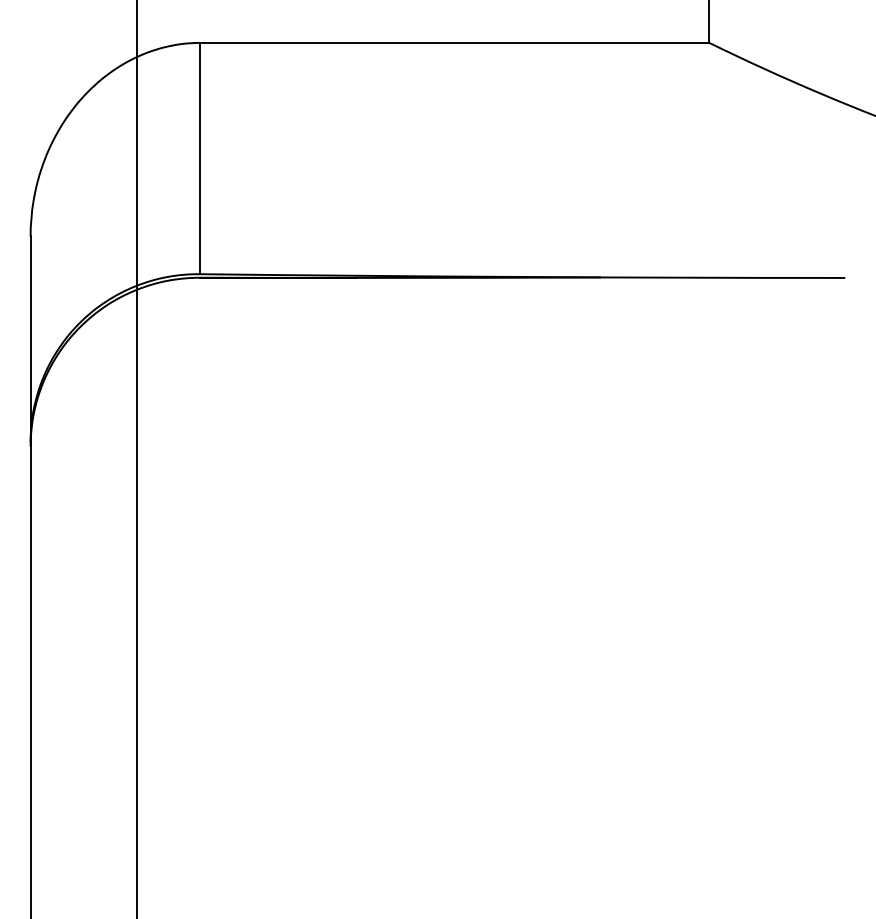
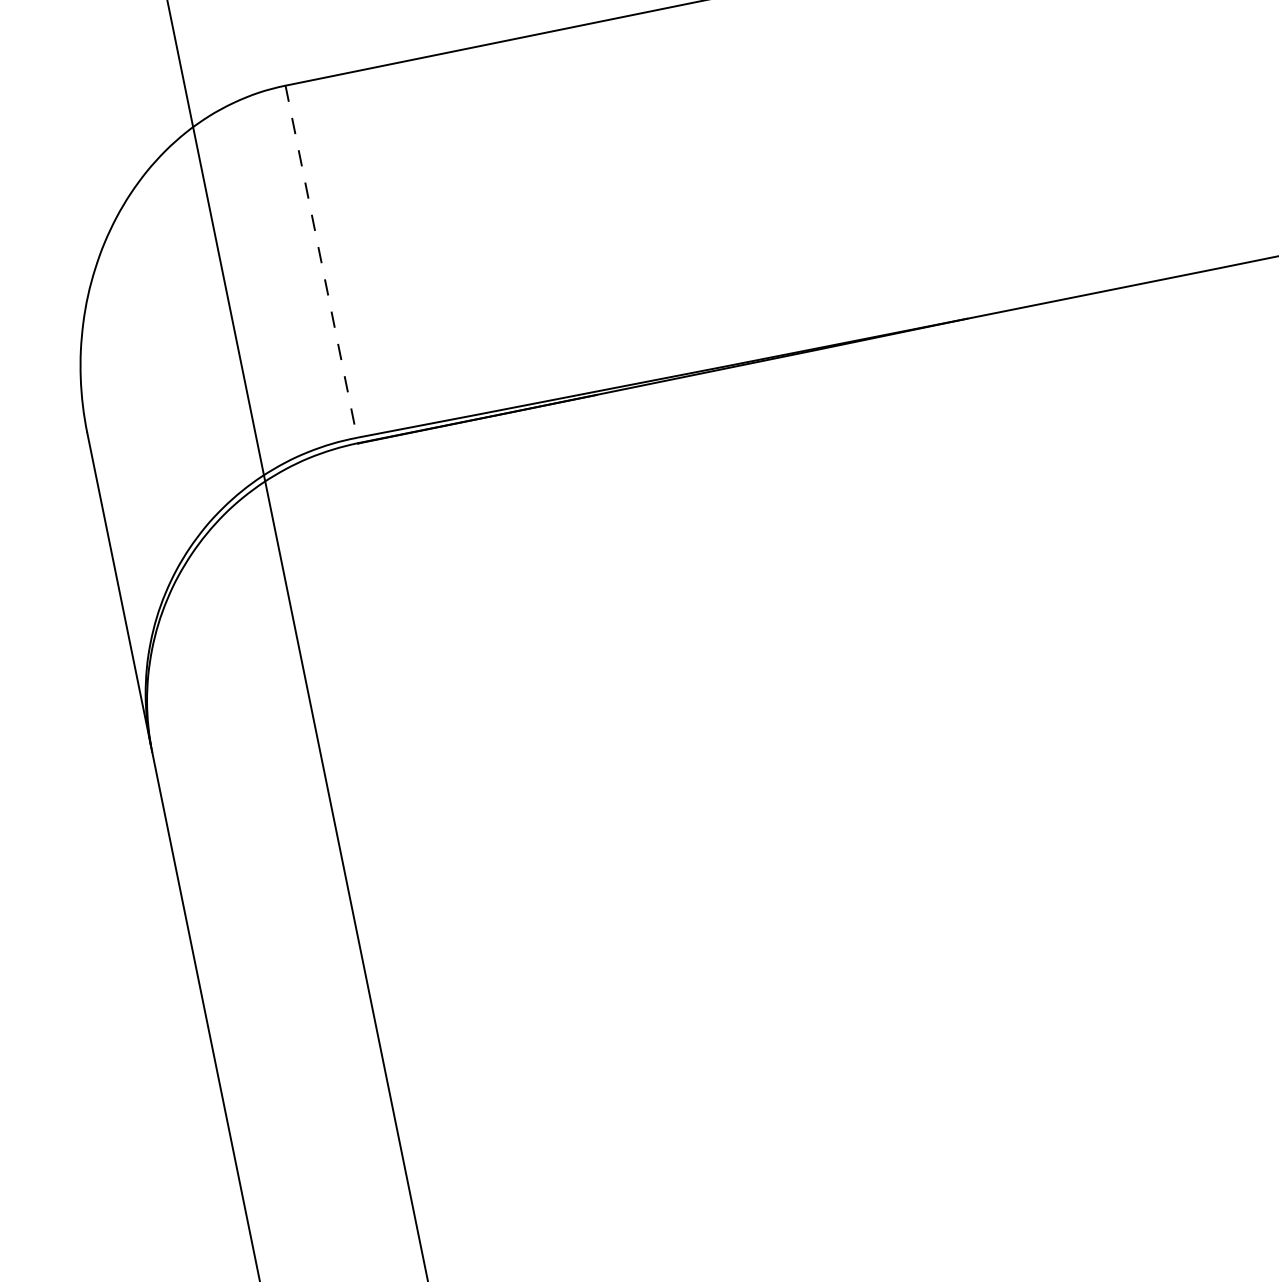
line: (200, 158) -> (321, 261), solid -> dashed

